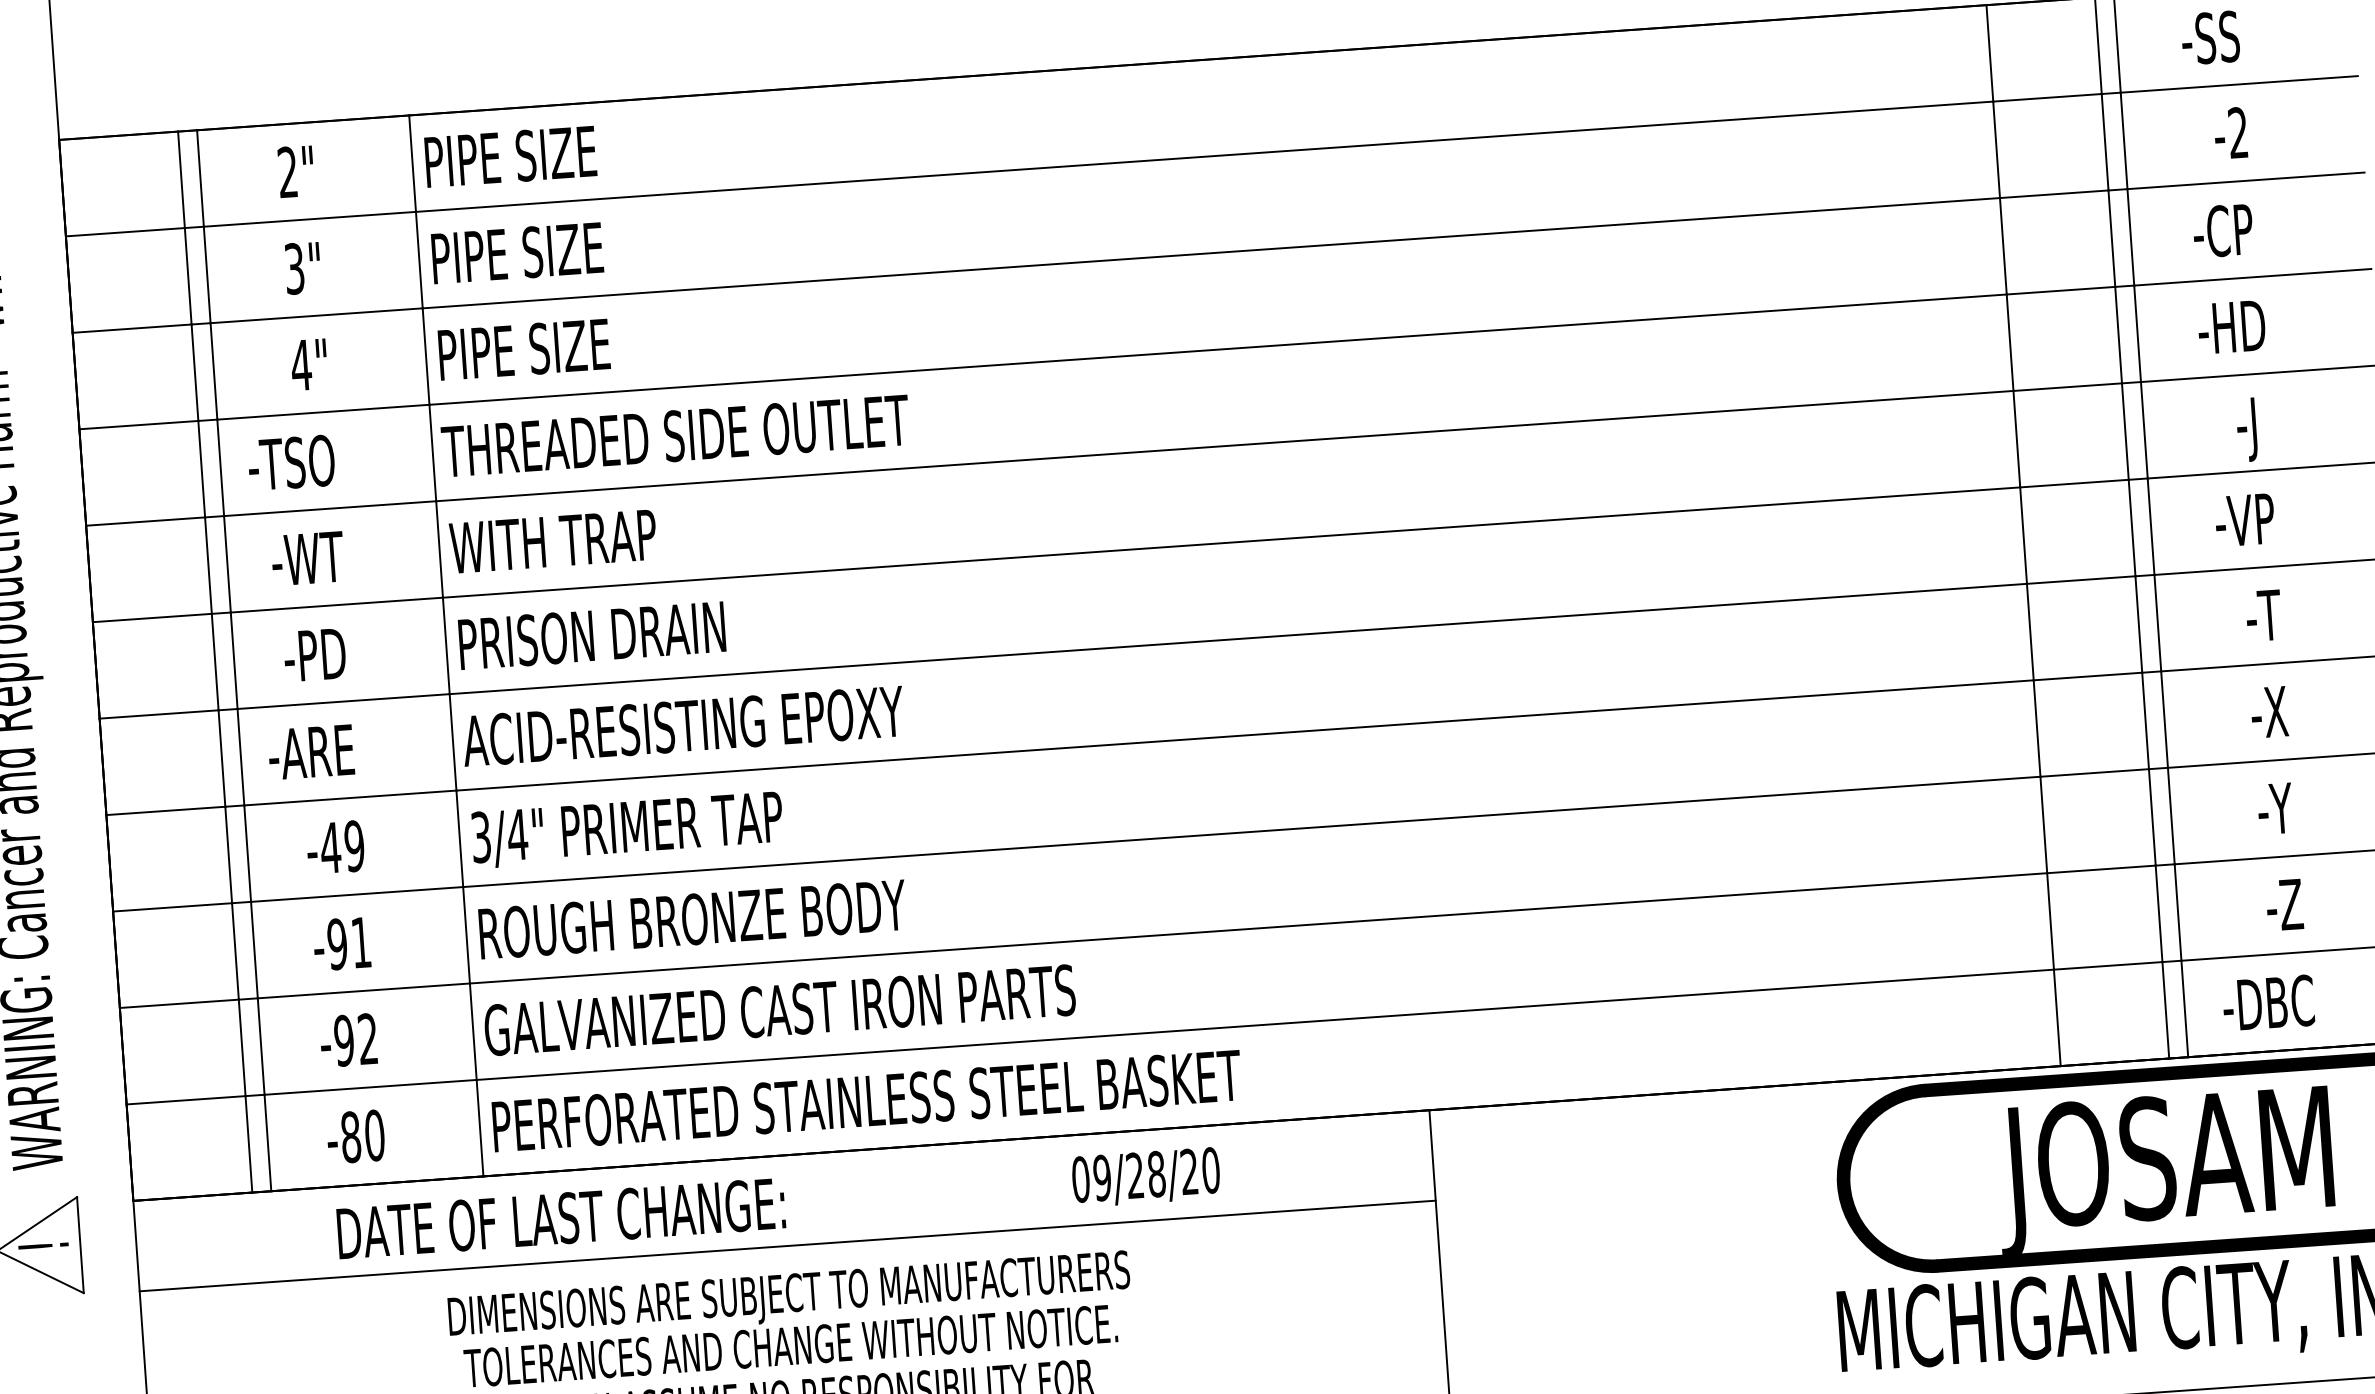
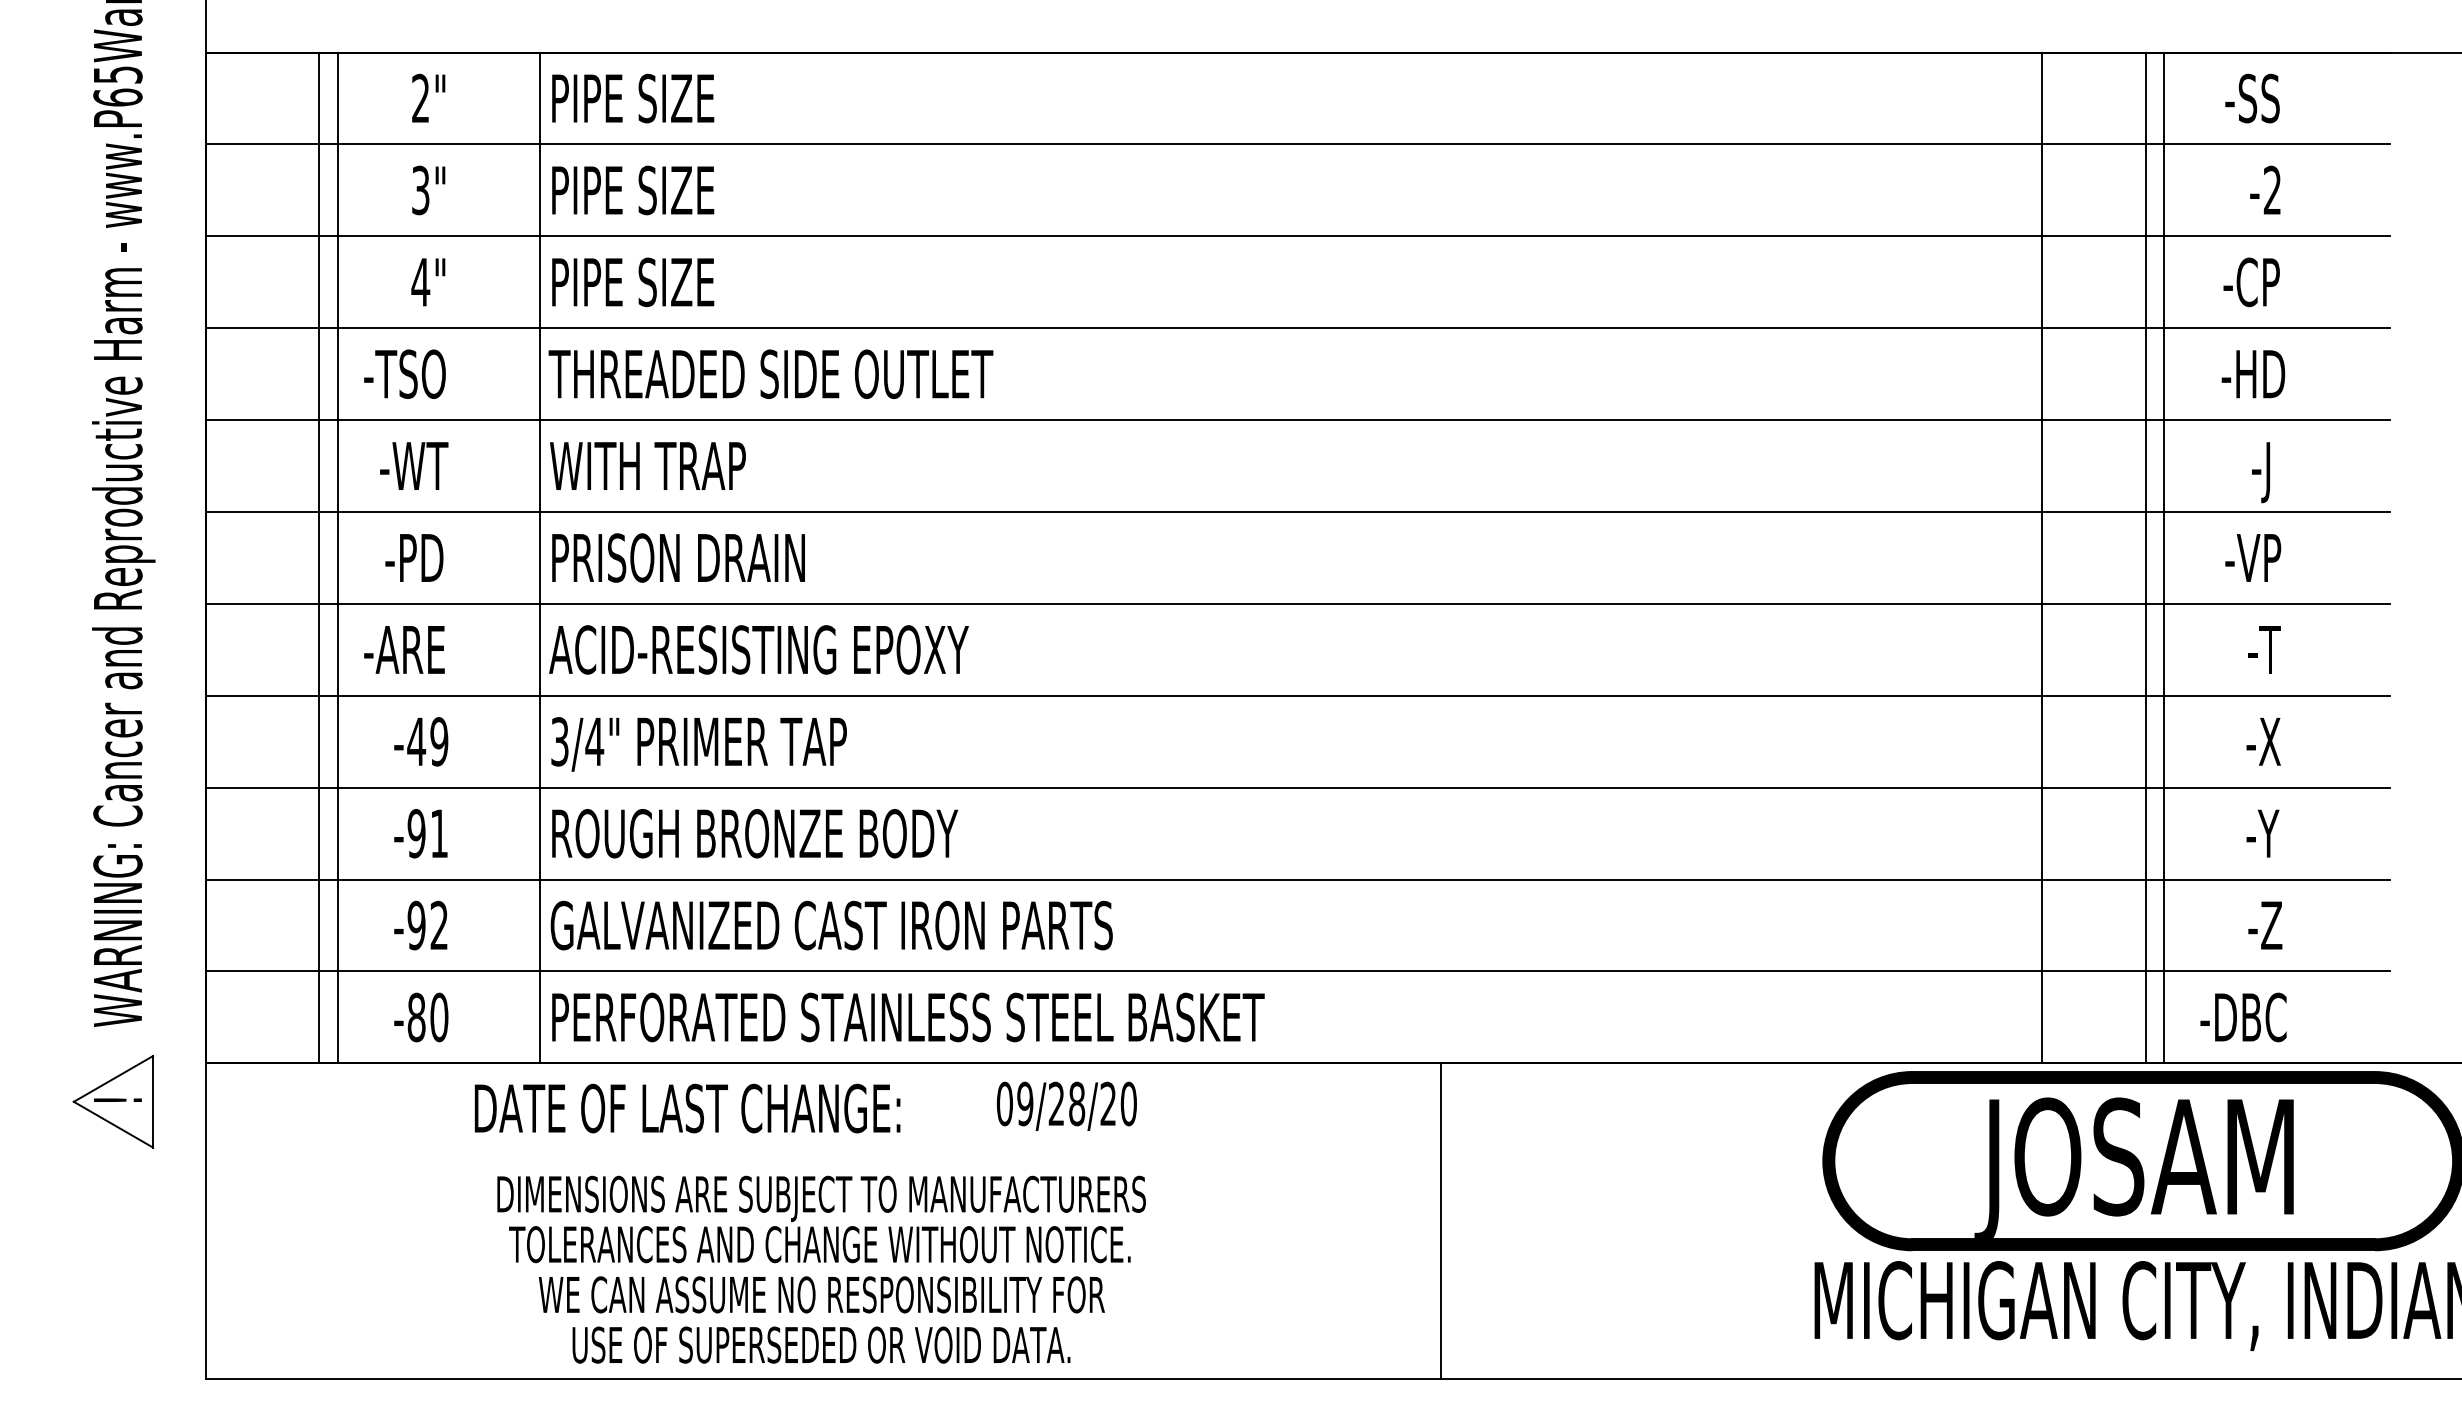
text: (1145, 1176) -> (1066, 1105), moved
text: (561, 1218) -> (687, 1108), moved
line: (787, 1245) -> (823, 1149), removed

